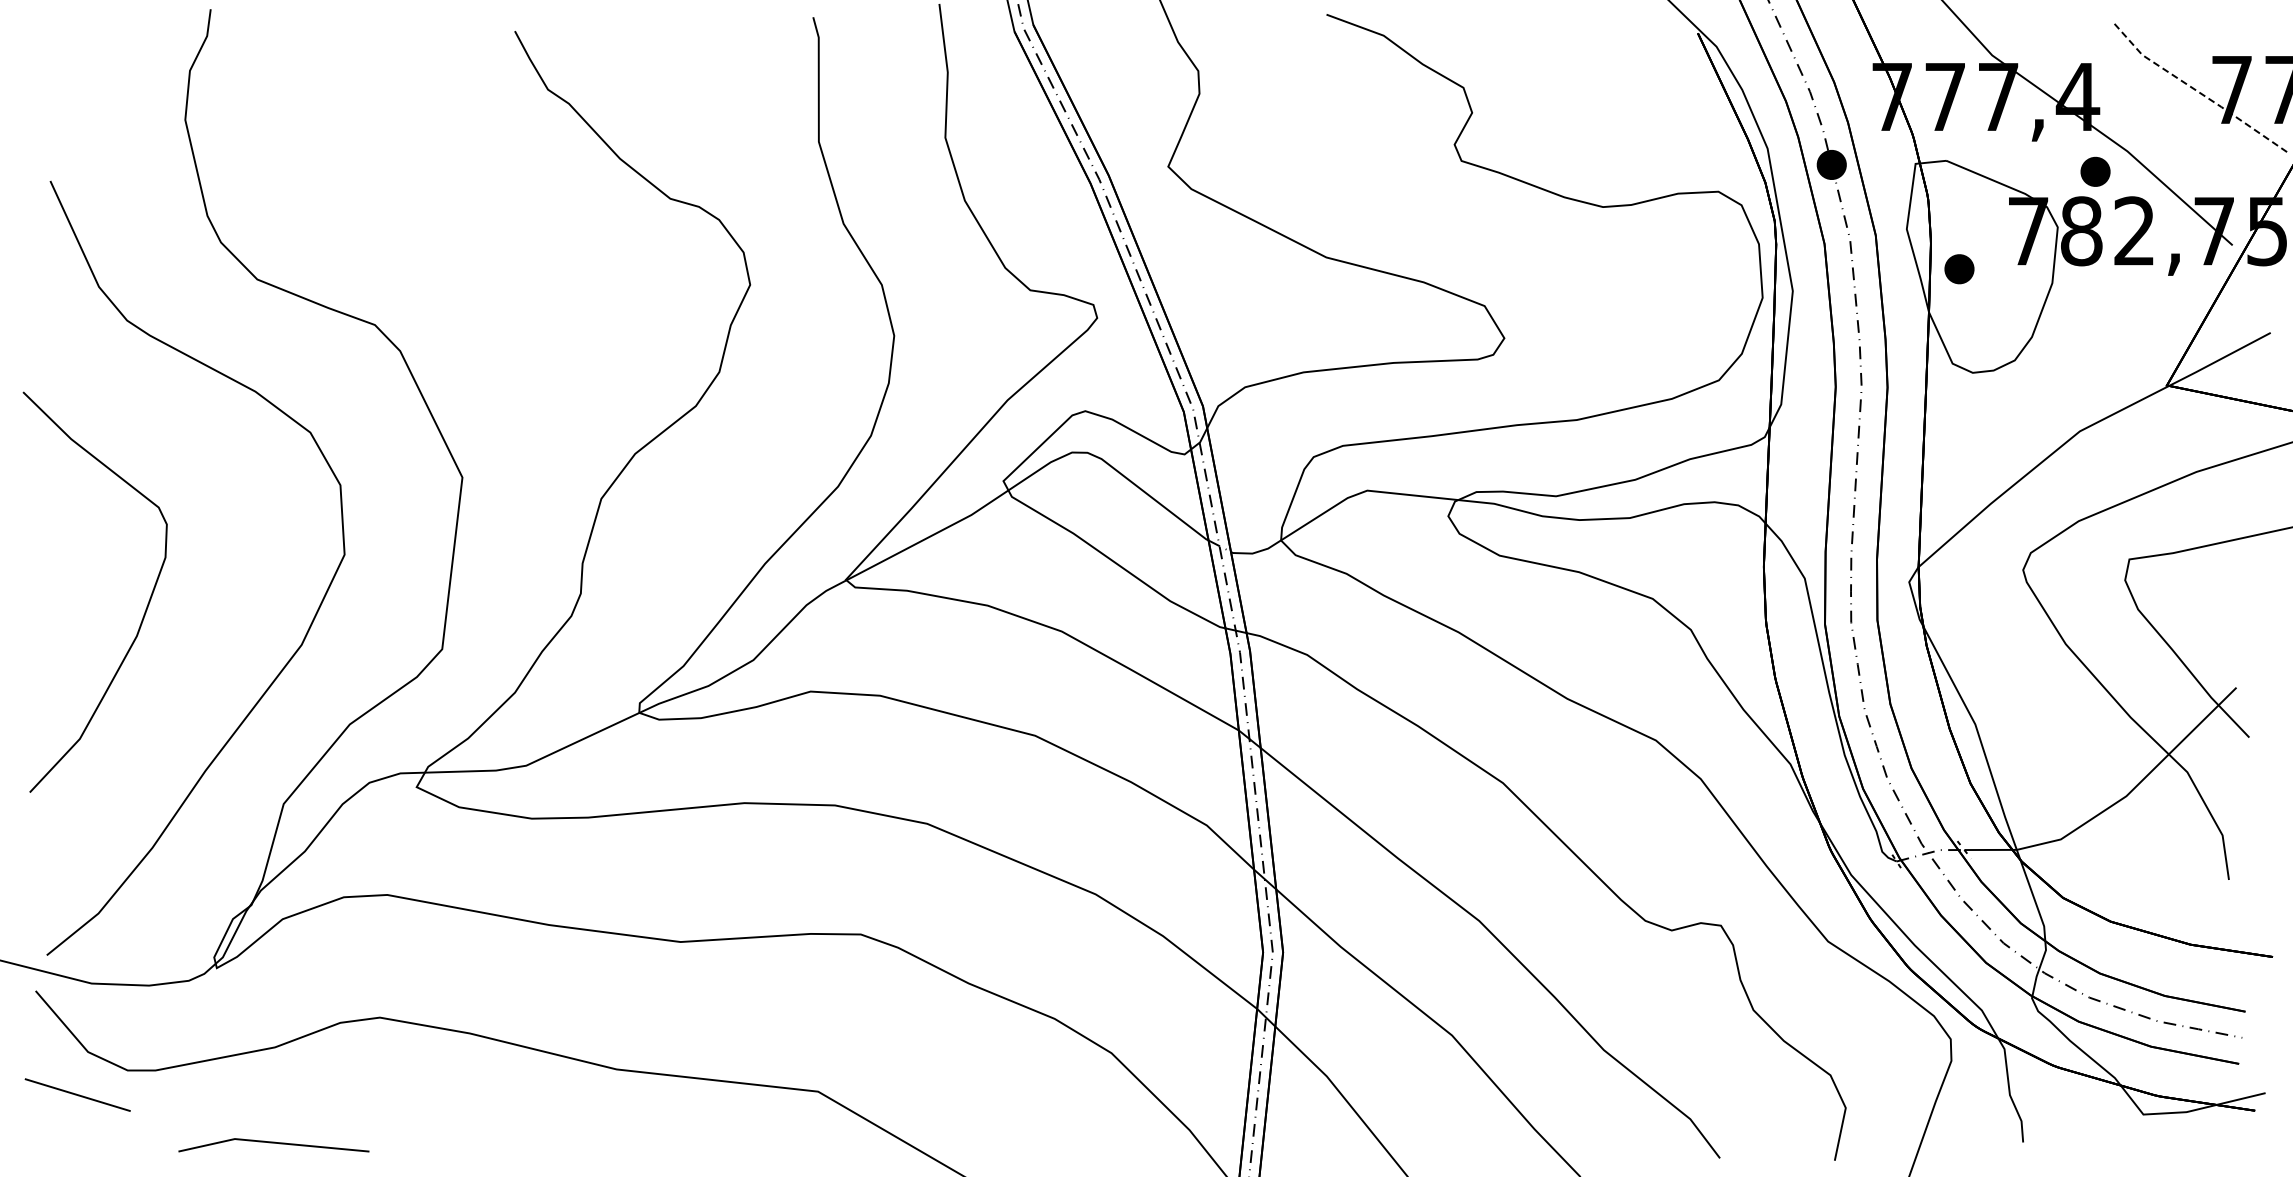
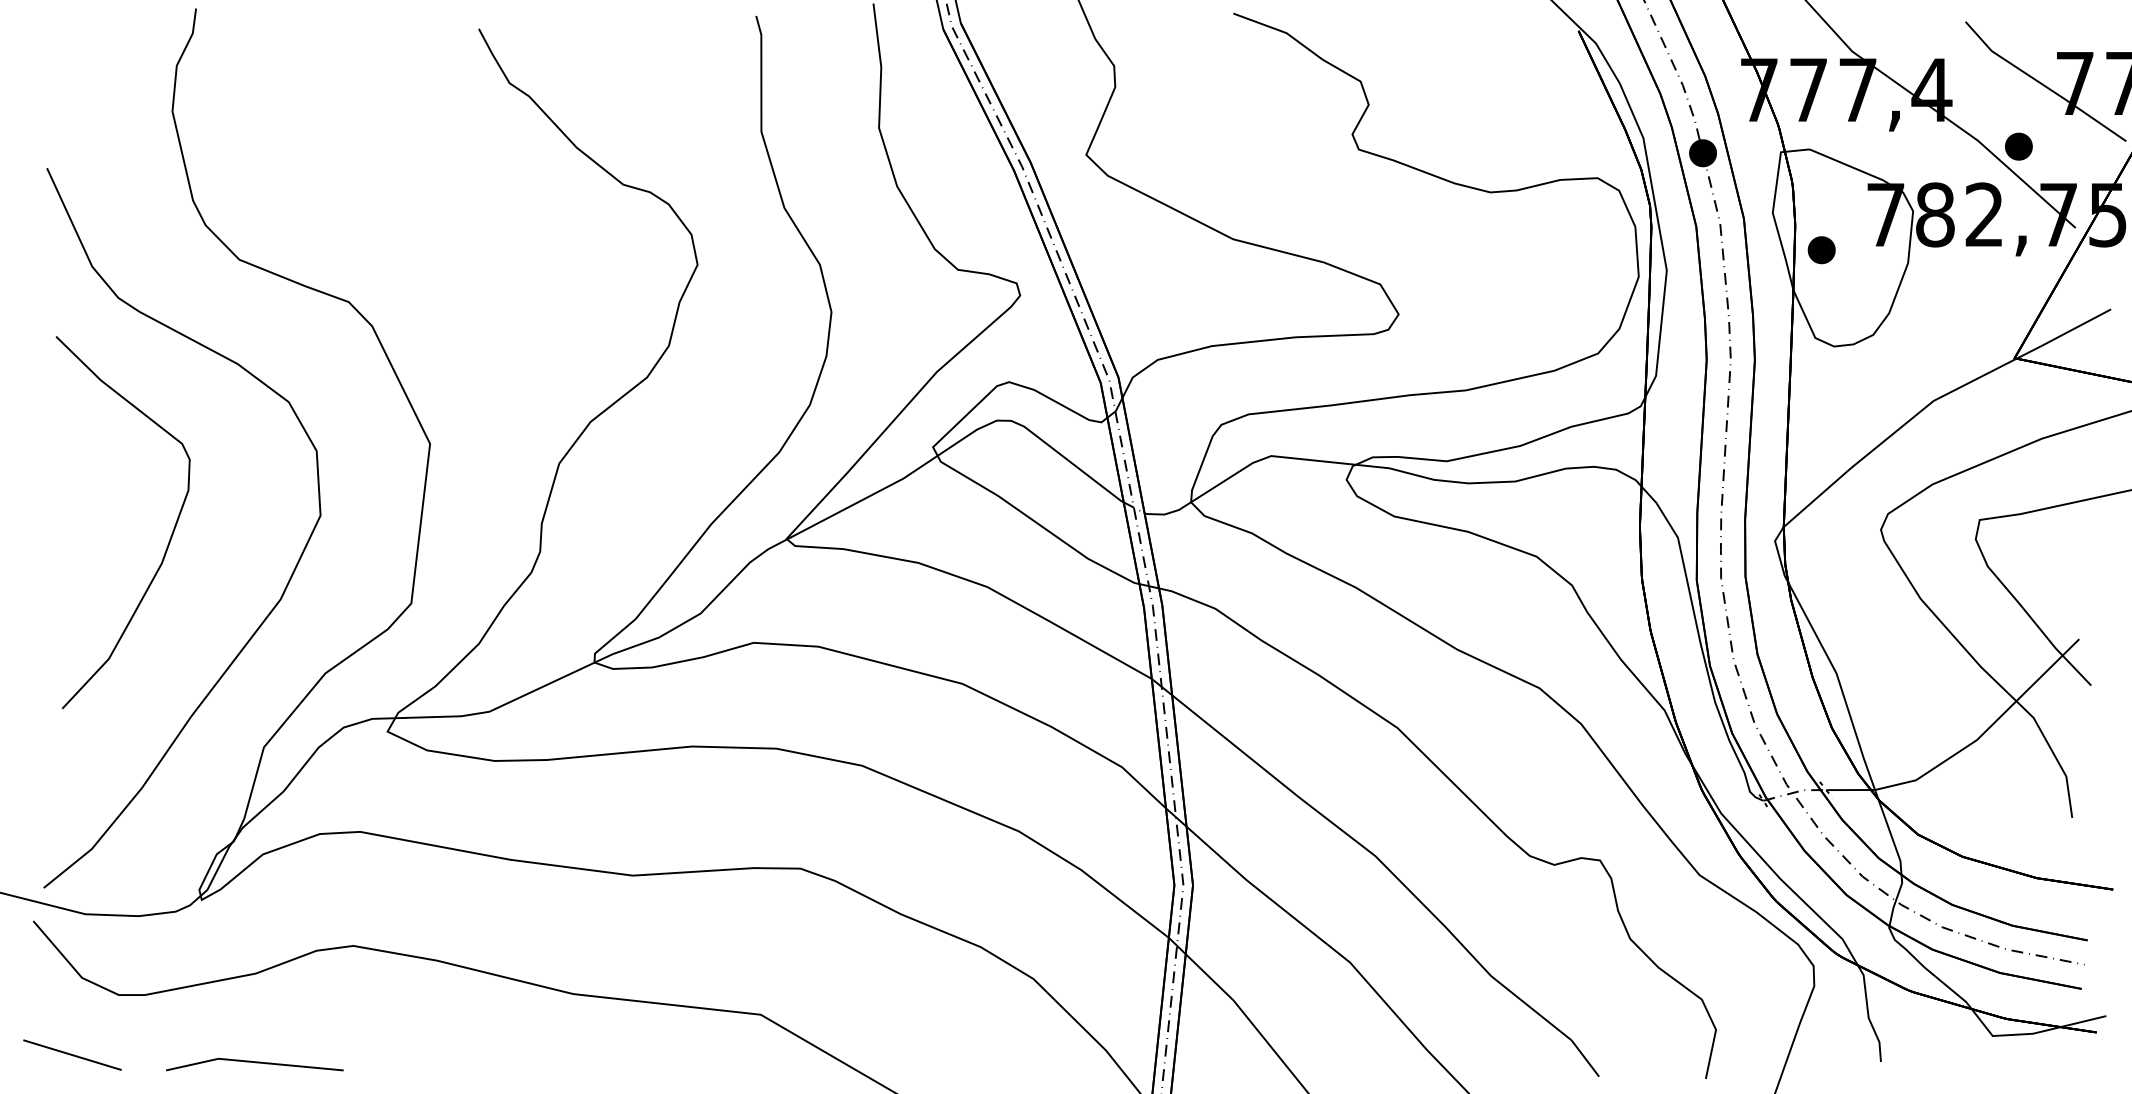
line: (2197, 91) -> (2043, 84), dashed -> solid
part: (2095, 171) -> (2018, 146), moved
curve: (144, 611) -> (168, 540), moved
line: (77, 1094) -> (72, 1054), moved

